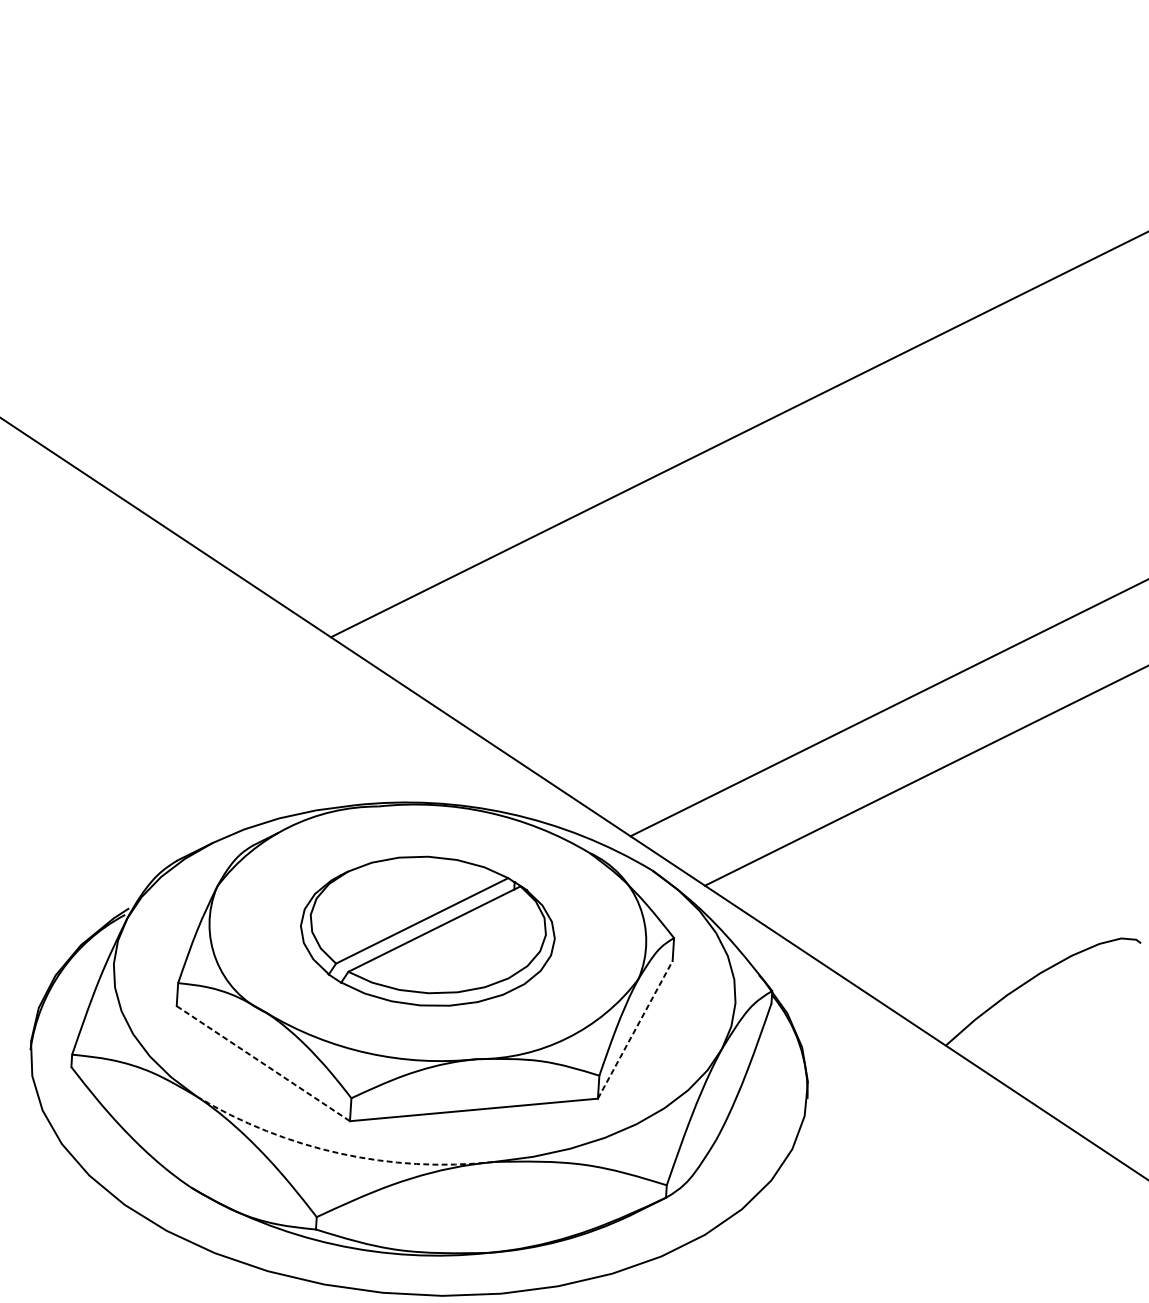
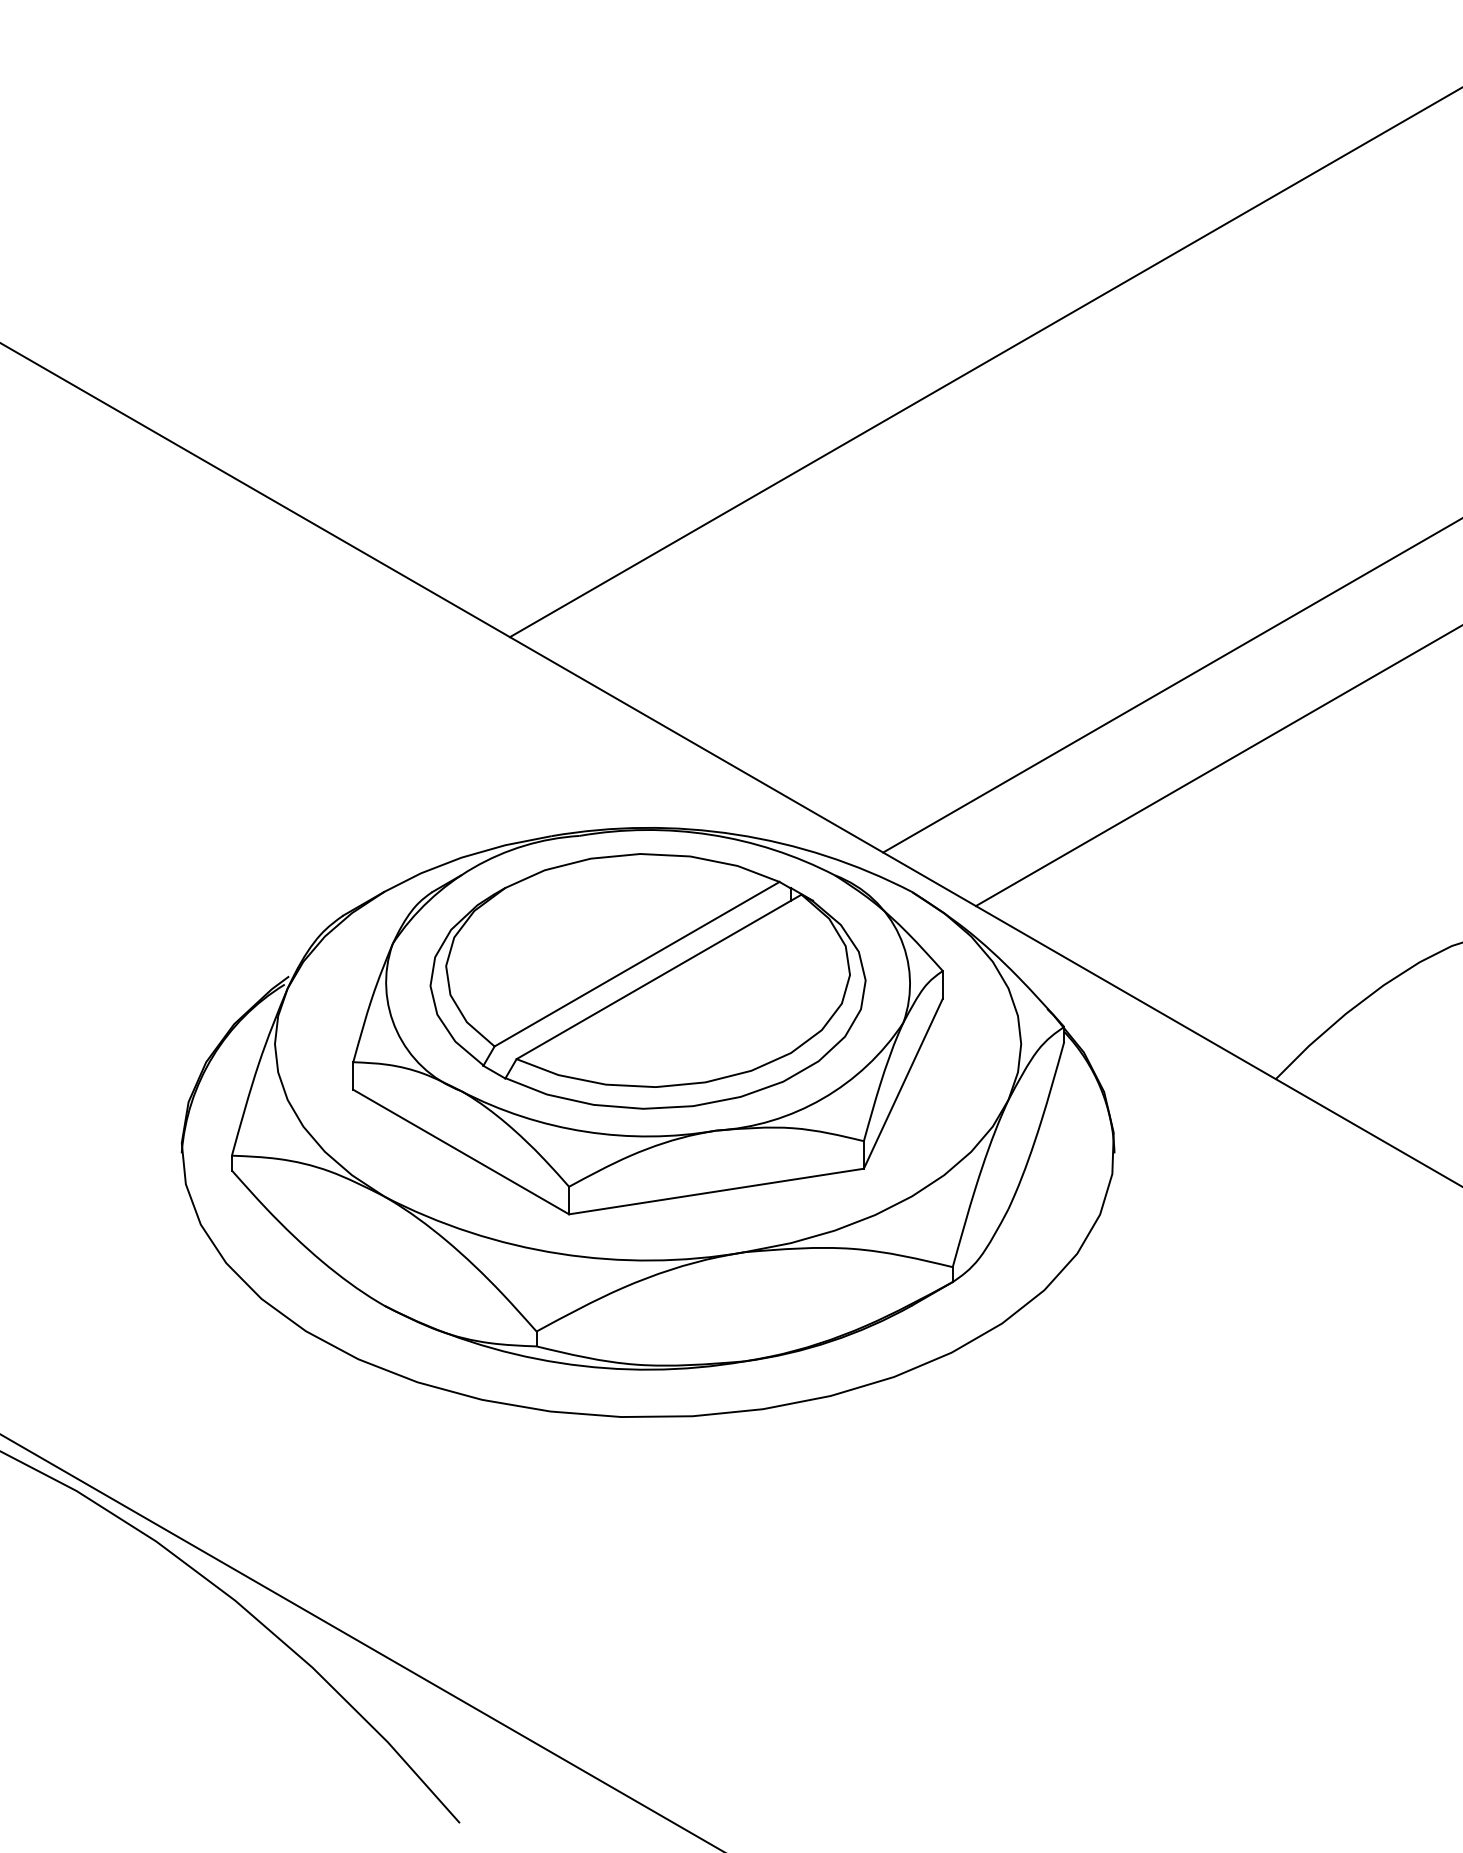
part: (427, 931) -> (647, 981), size x1.43
line: (635, 1029) -> (903, 1083), dashed -> solid
line: (263, 1064) -> (461, 1152), dashed -> solid
arc: (339, 1153) -> (559, 1253), dashed -> solid

